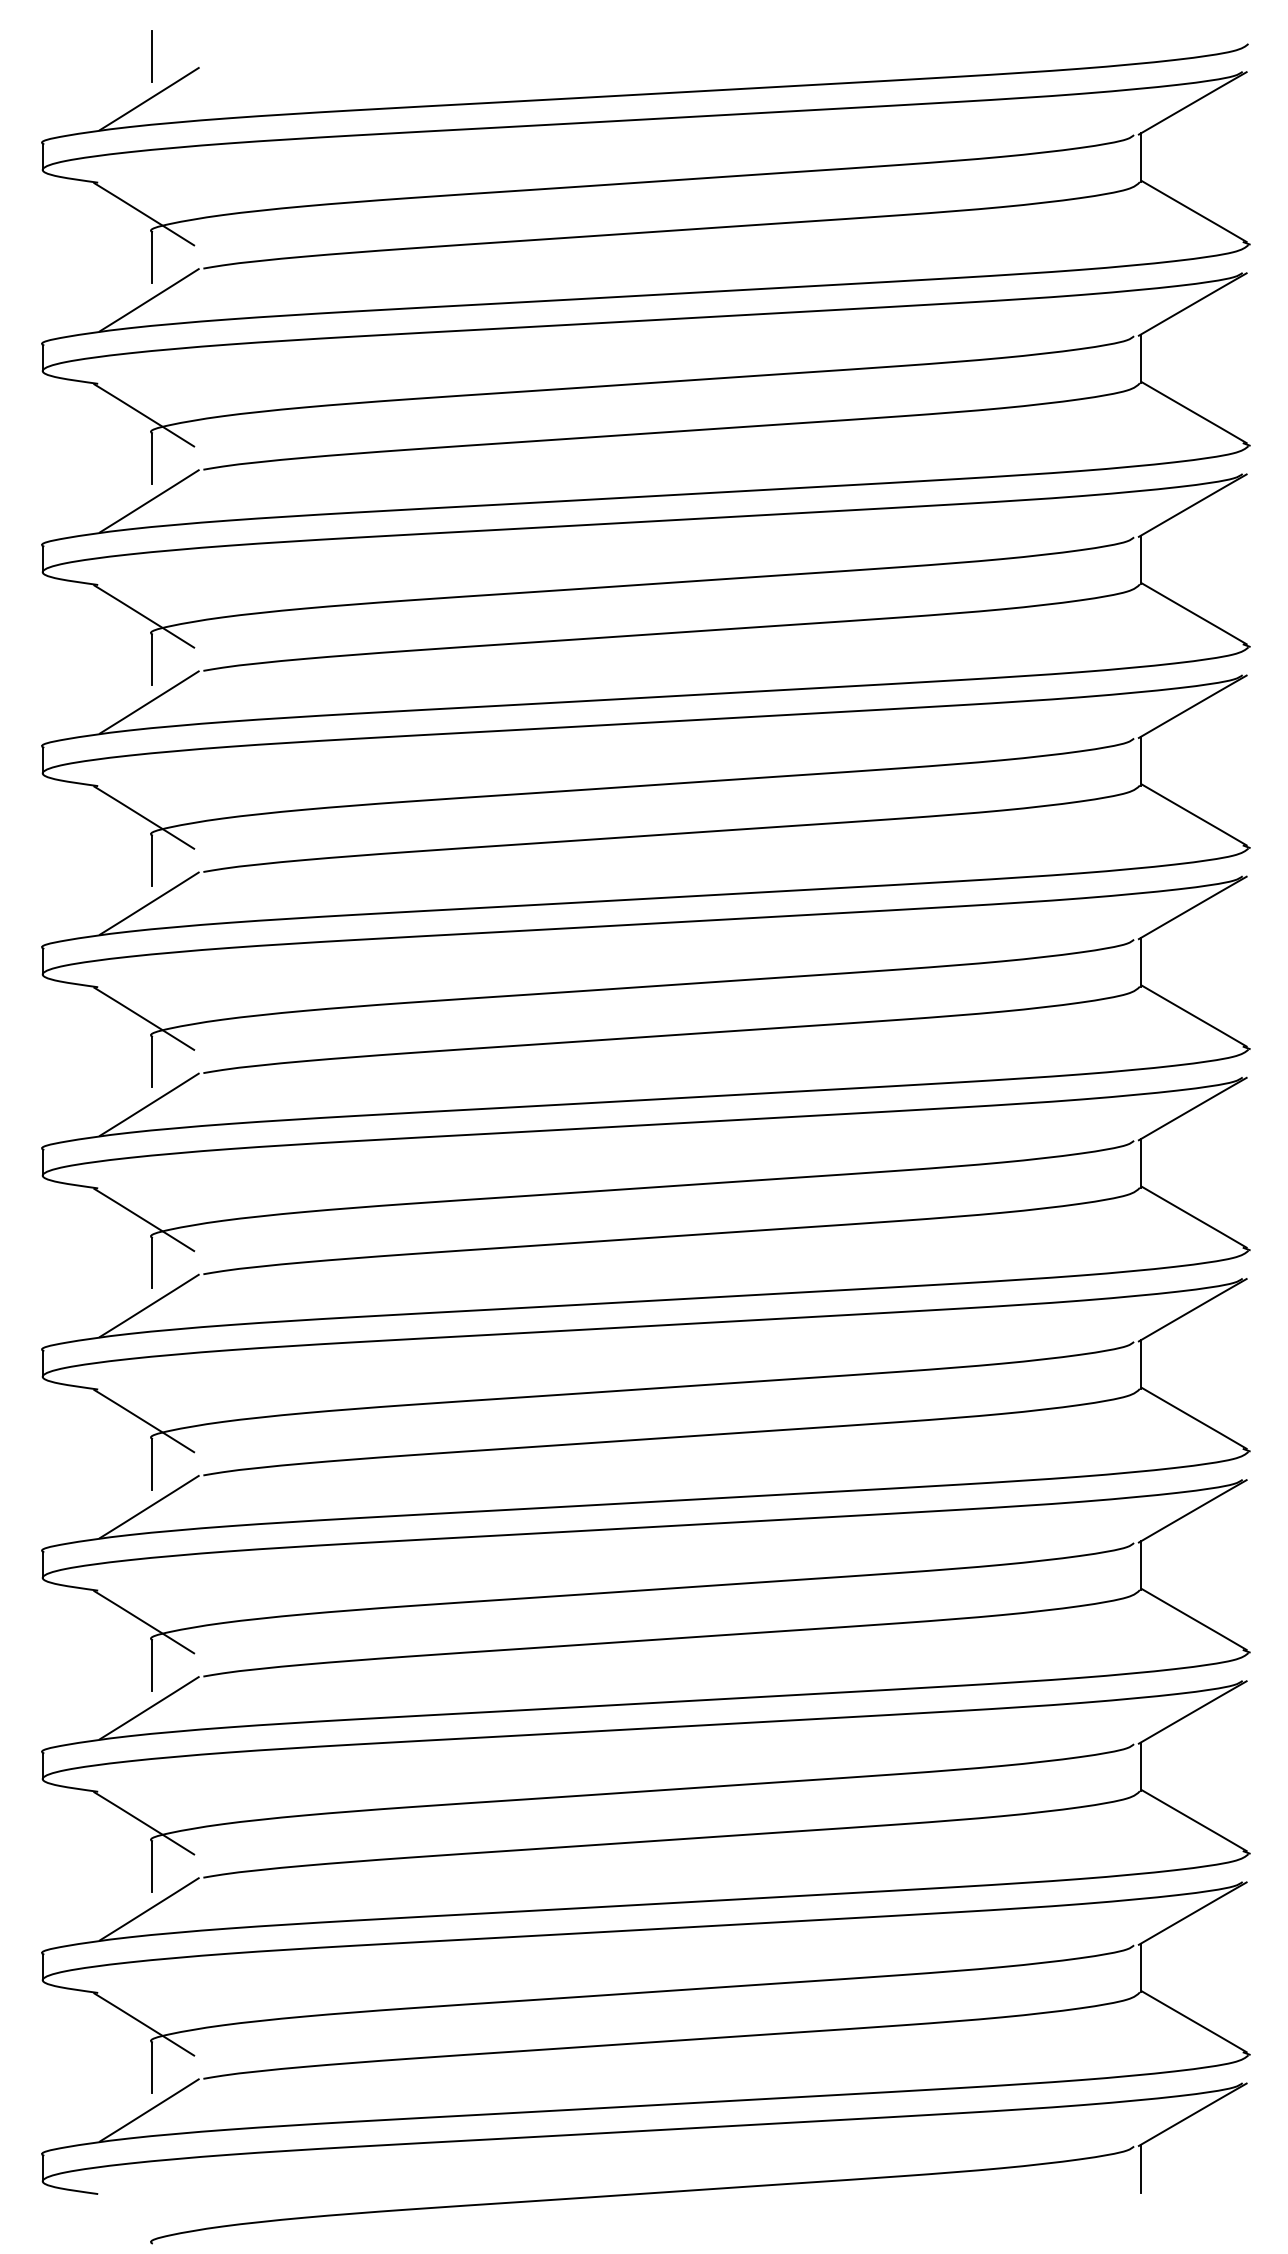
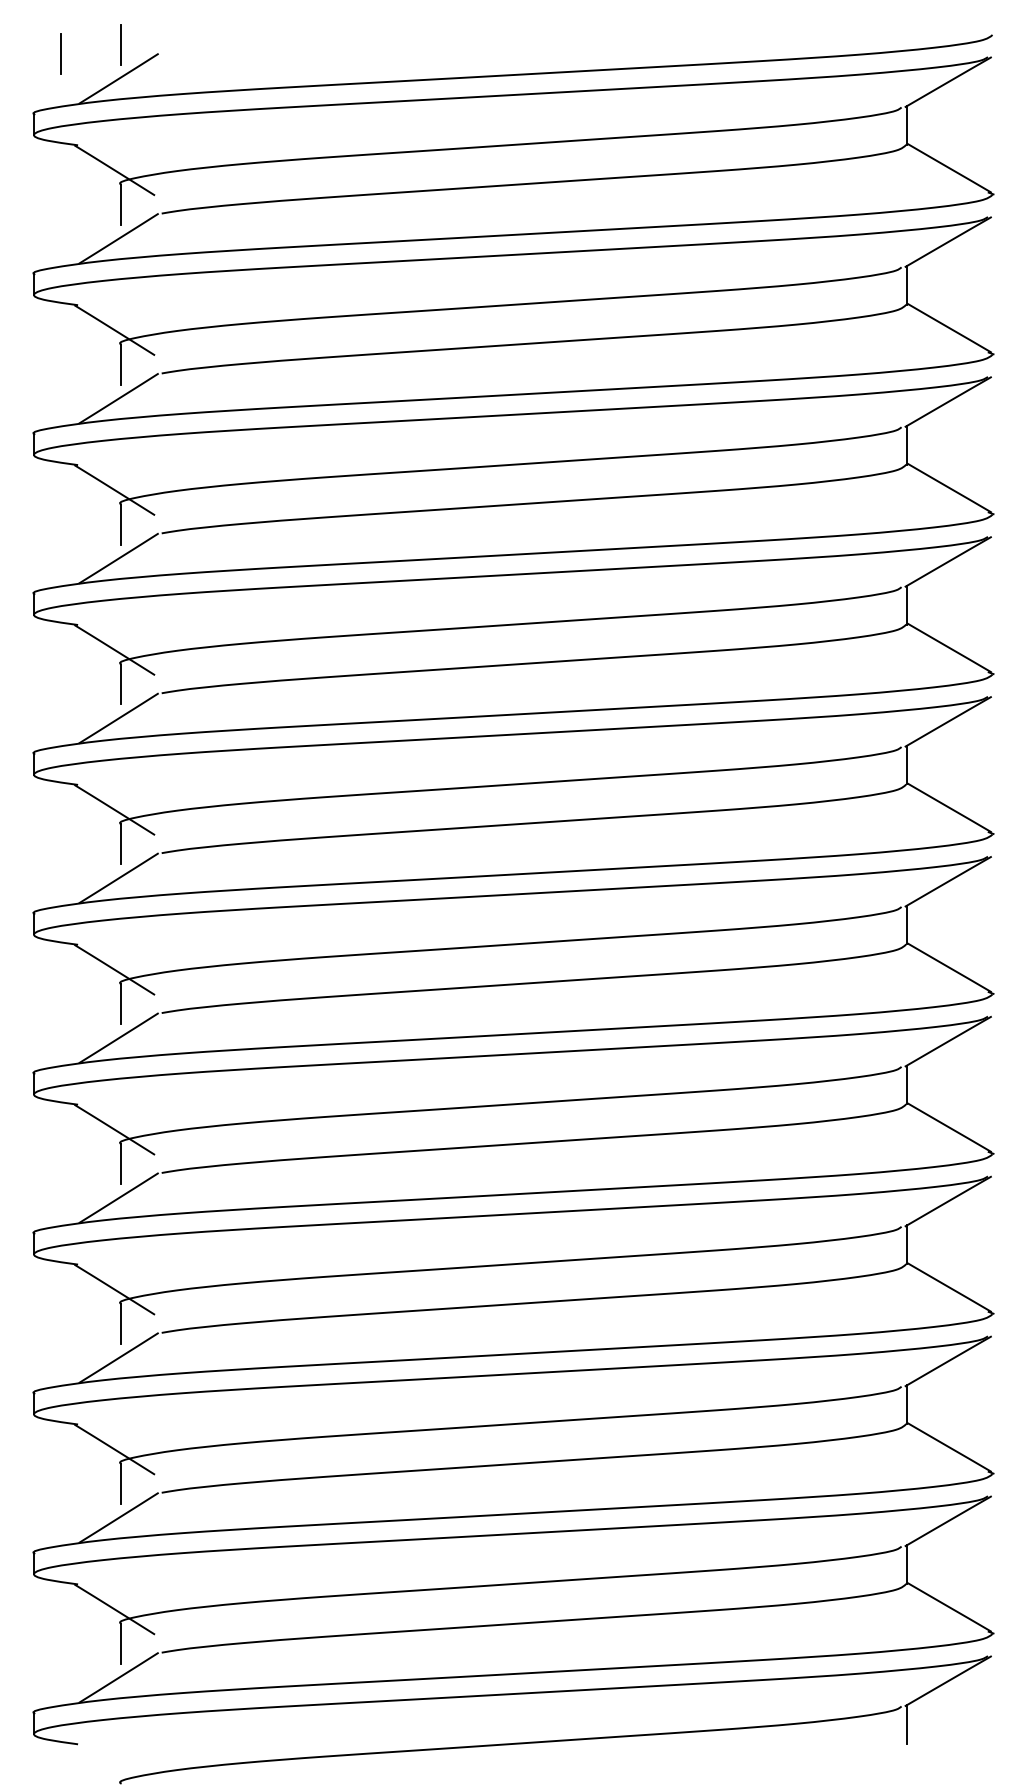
line: (76, 67) -> (60, 53), added

